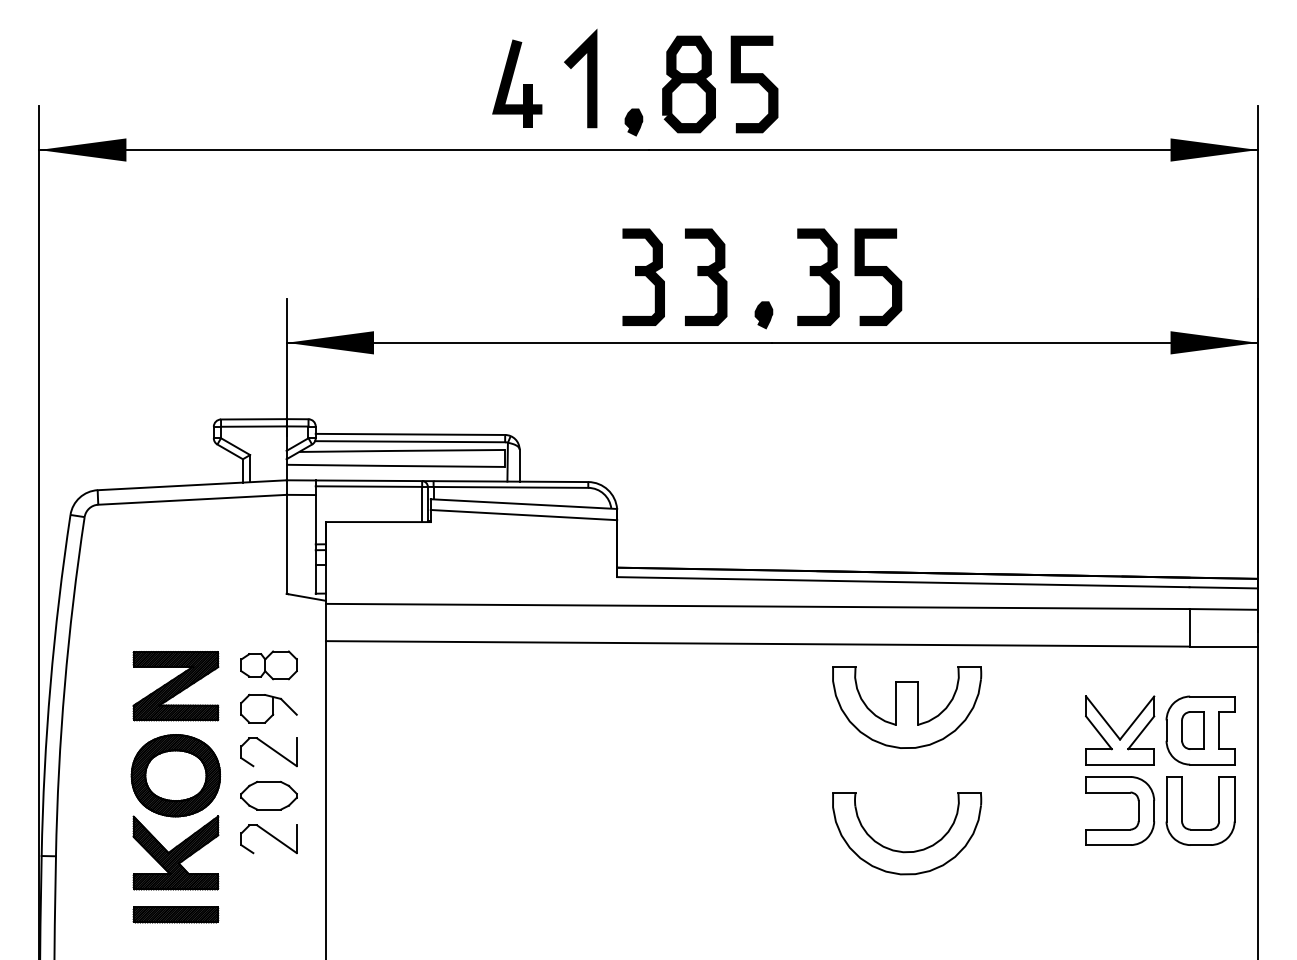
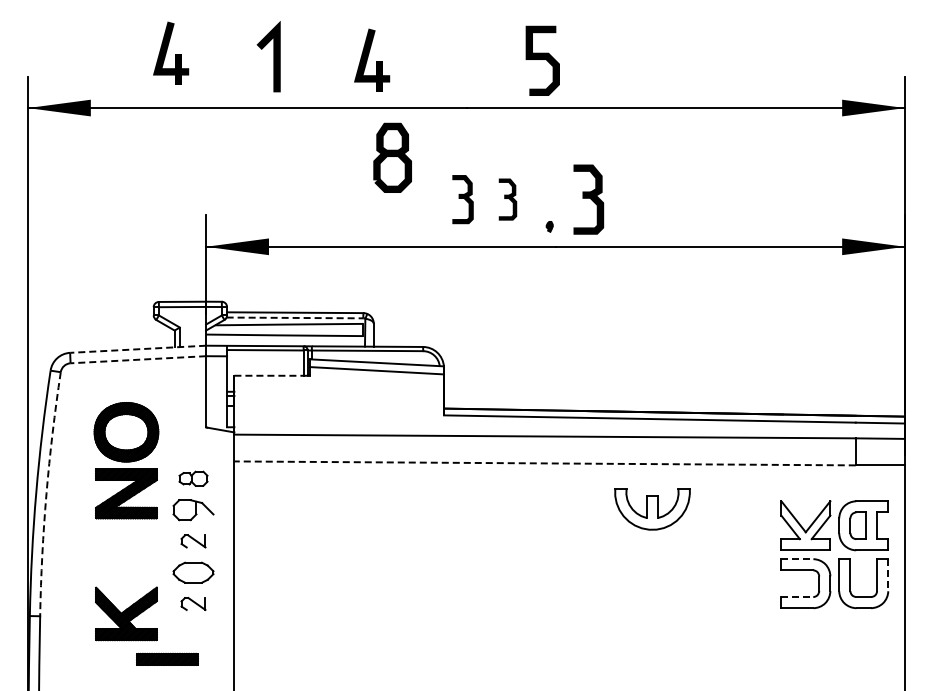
part: (238, 72) -> (171, 52), added
line: (587, 78) -> (273, 56), moved
part: (688, 83) -> (392, 157), moved
part: (633, 122) -> (455, 88), removed
curve: (877, 275) -> (631, 198), removed
part: (642, 277) -> (462, 199), size x0.7
part: (705, 277) -> (507, 199), size x0.6
part: (763, 314) -> (549, 226), size x0.6
line: (410, 441) -> (295, 317), solid -> dashed
line: (191, 485) -> (137, 349), solid -> dashed
line: (192, 499) -> (138, 359), solid -> dashed
line: (378, 521) -> (272, 375), solid -> dashed
line: (758, 643) -> (545, 463), solid -> dashed
part: (269, 664) -> (193, 478), size x0.7
arc: (64, 685) -> (46, 493), solid -> dashed
part: (907, 707) -> (652, 509), size x0.7
part: (269, 752) -> (193, 541), size x0.6
part: (175, 776) -> (126, 432), moved
line: (1108, 777) -> (797, 559), solid -> dashed
line: (1234, 799) -> (888, 575), solid -> dashed
line: (1108, 830) -> (797, 597), solid -> dashed
part: (269, 838) -> (193, 603), size x0.6
part: (907, 851) -> (652, 612), removed
part: (175, 913) -> (167, 658), moved

